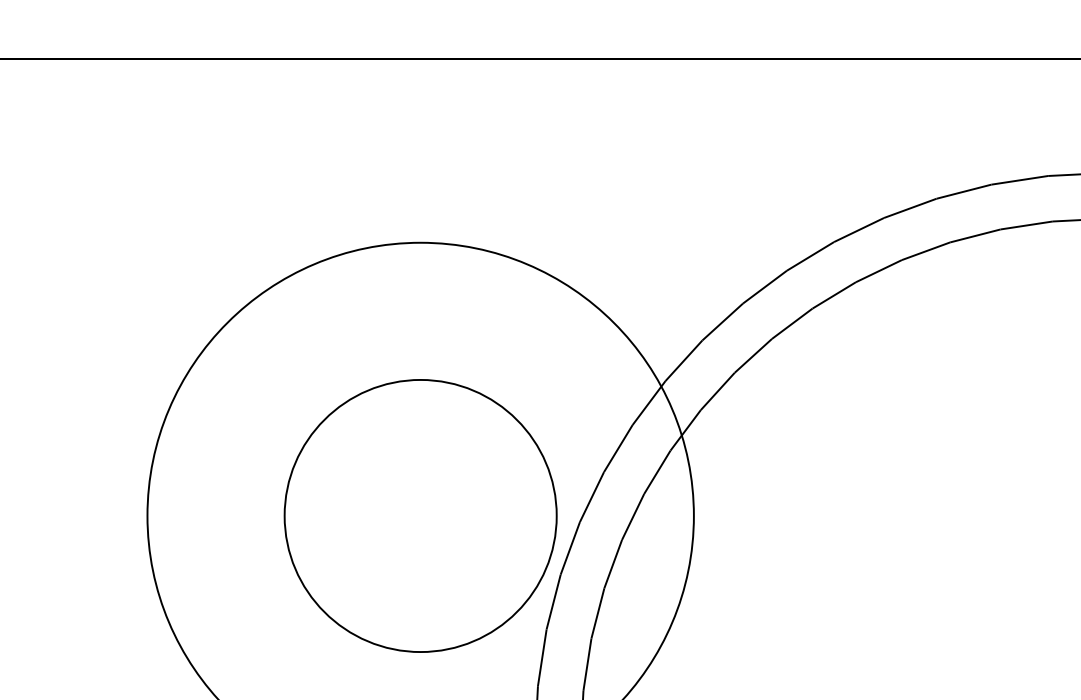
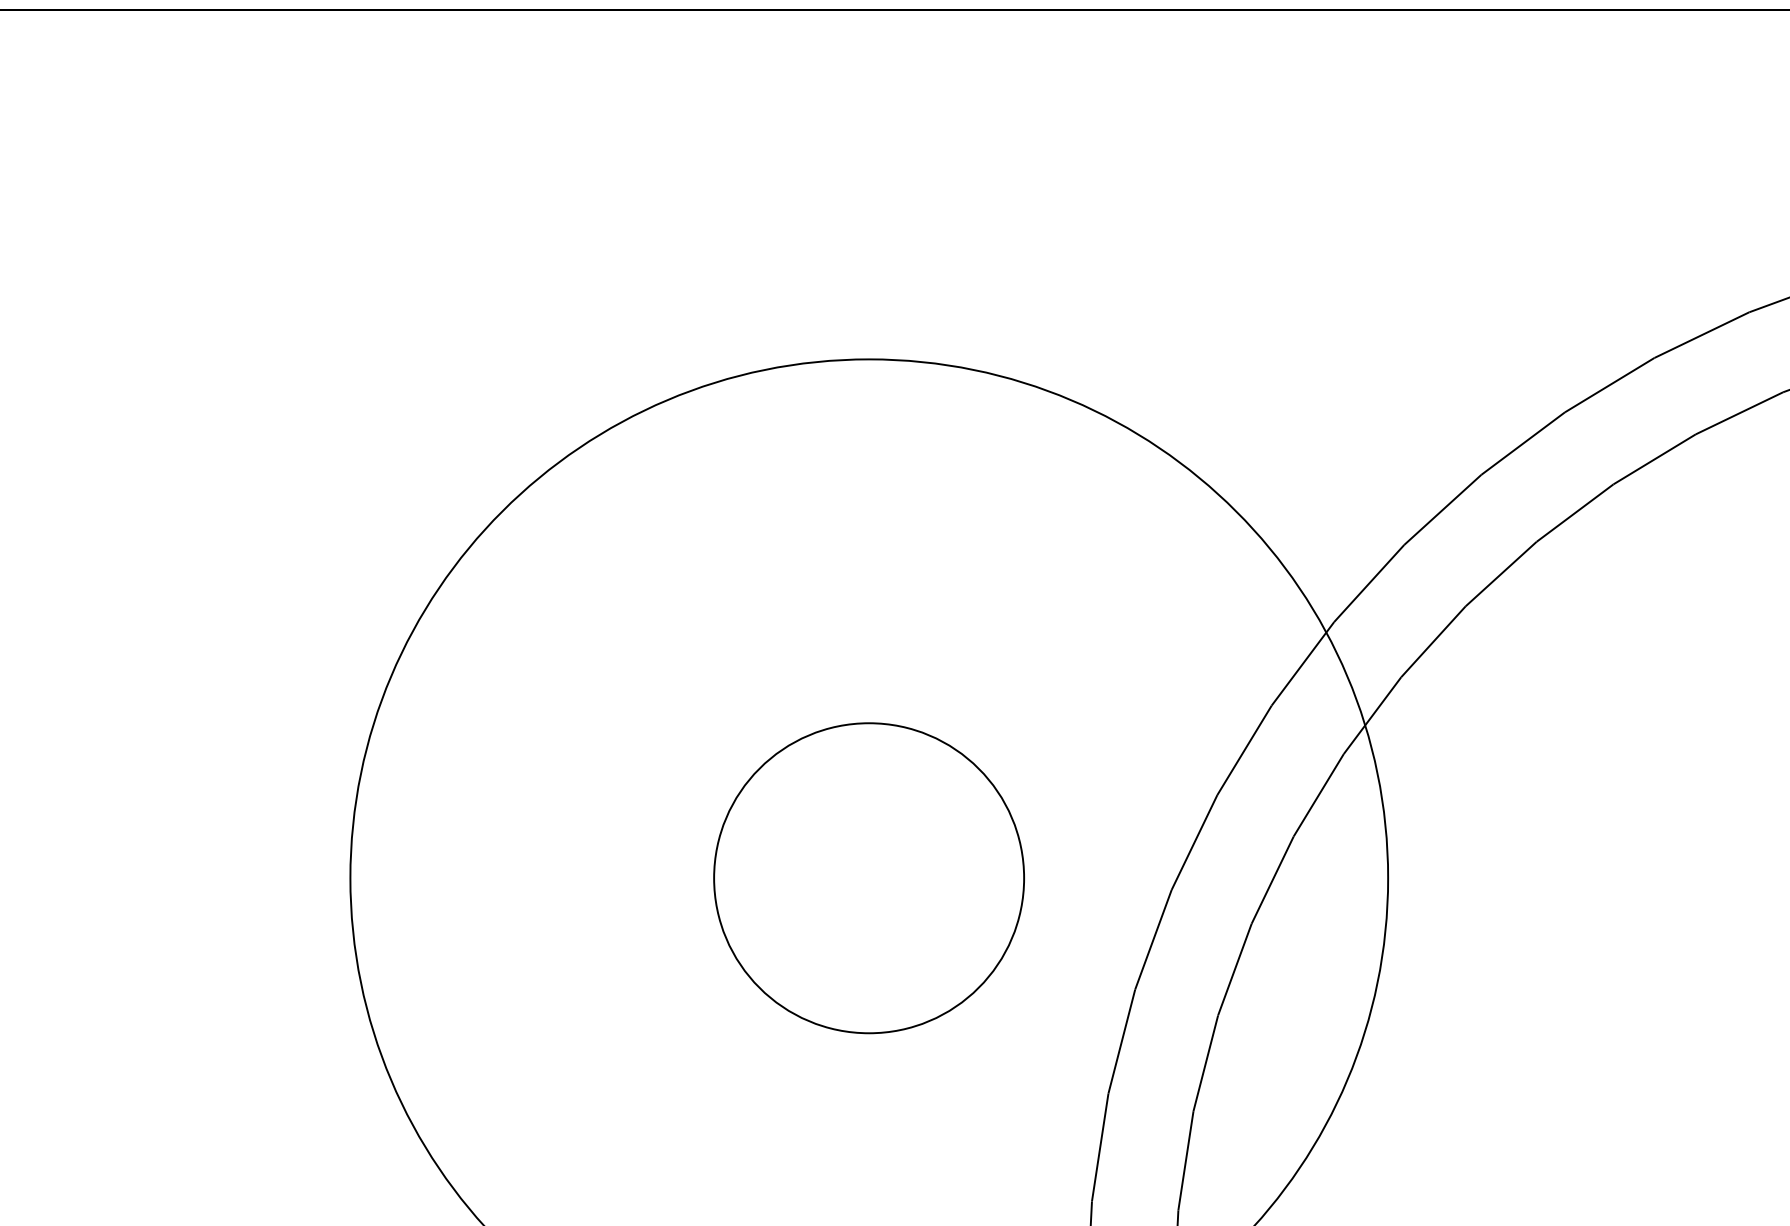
circle: (420, 515) -> (868, 877), size x0.6

